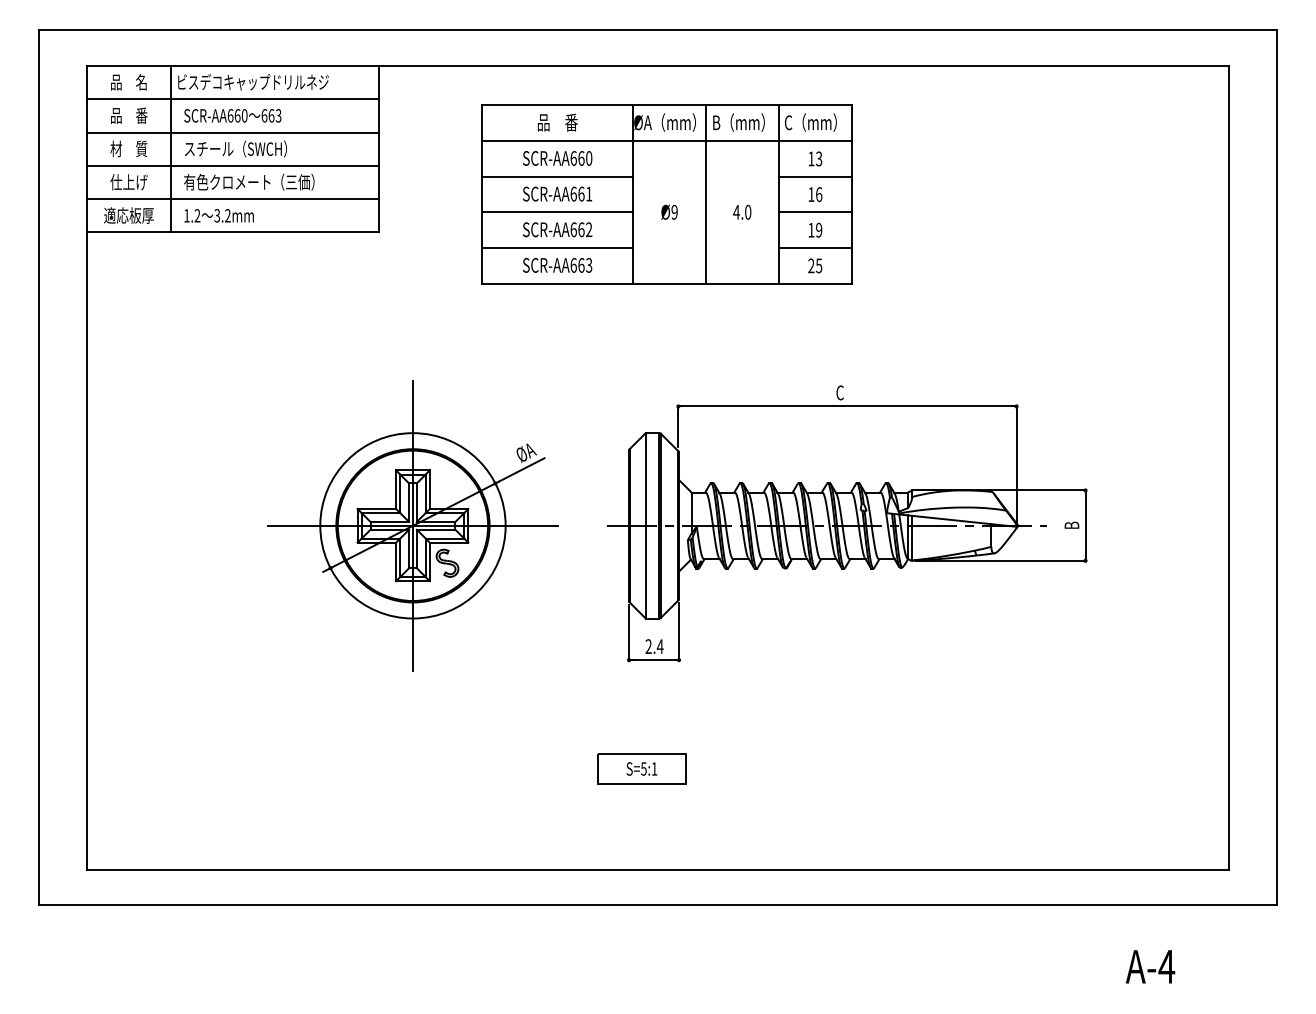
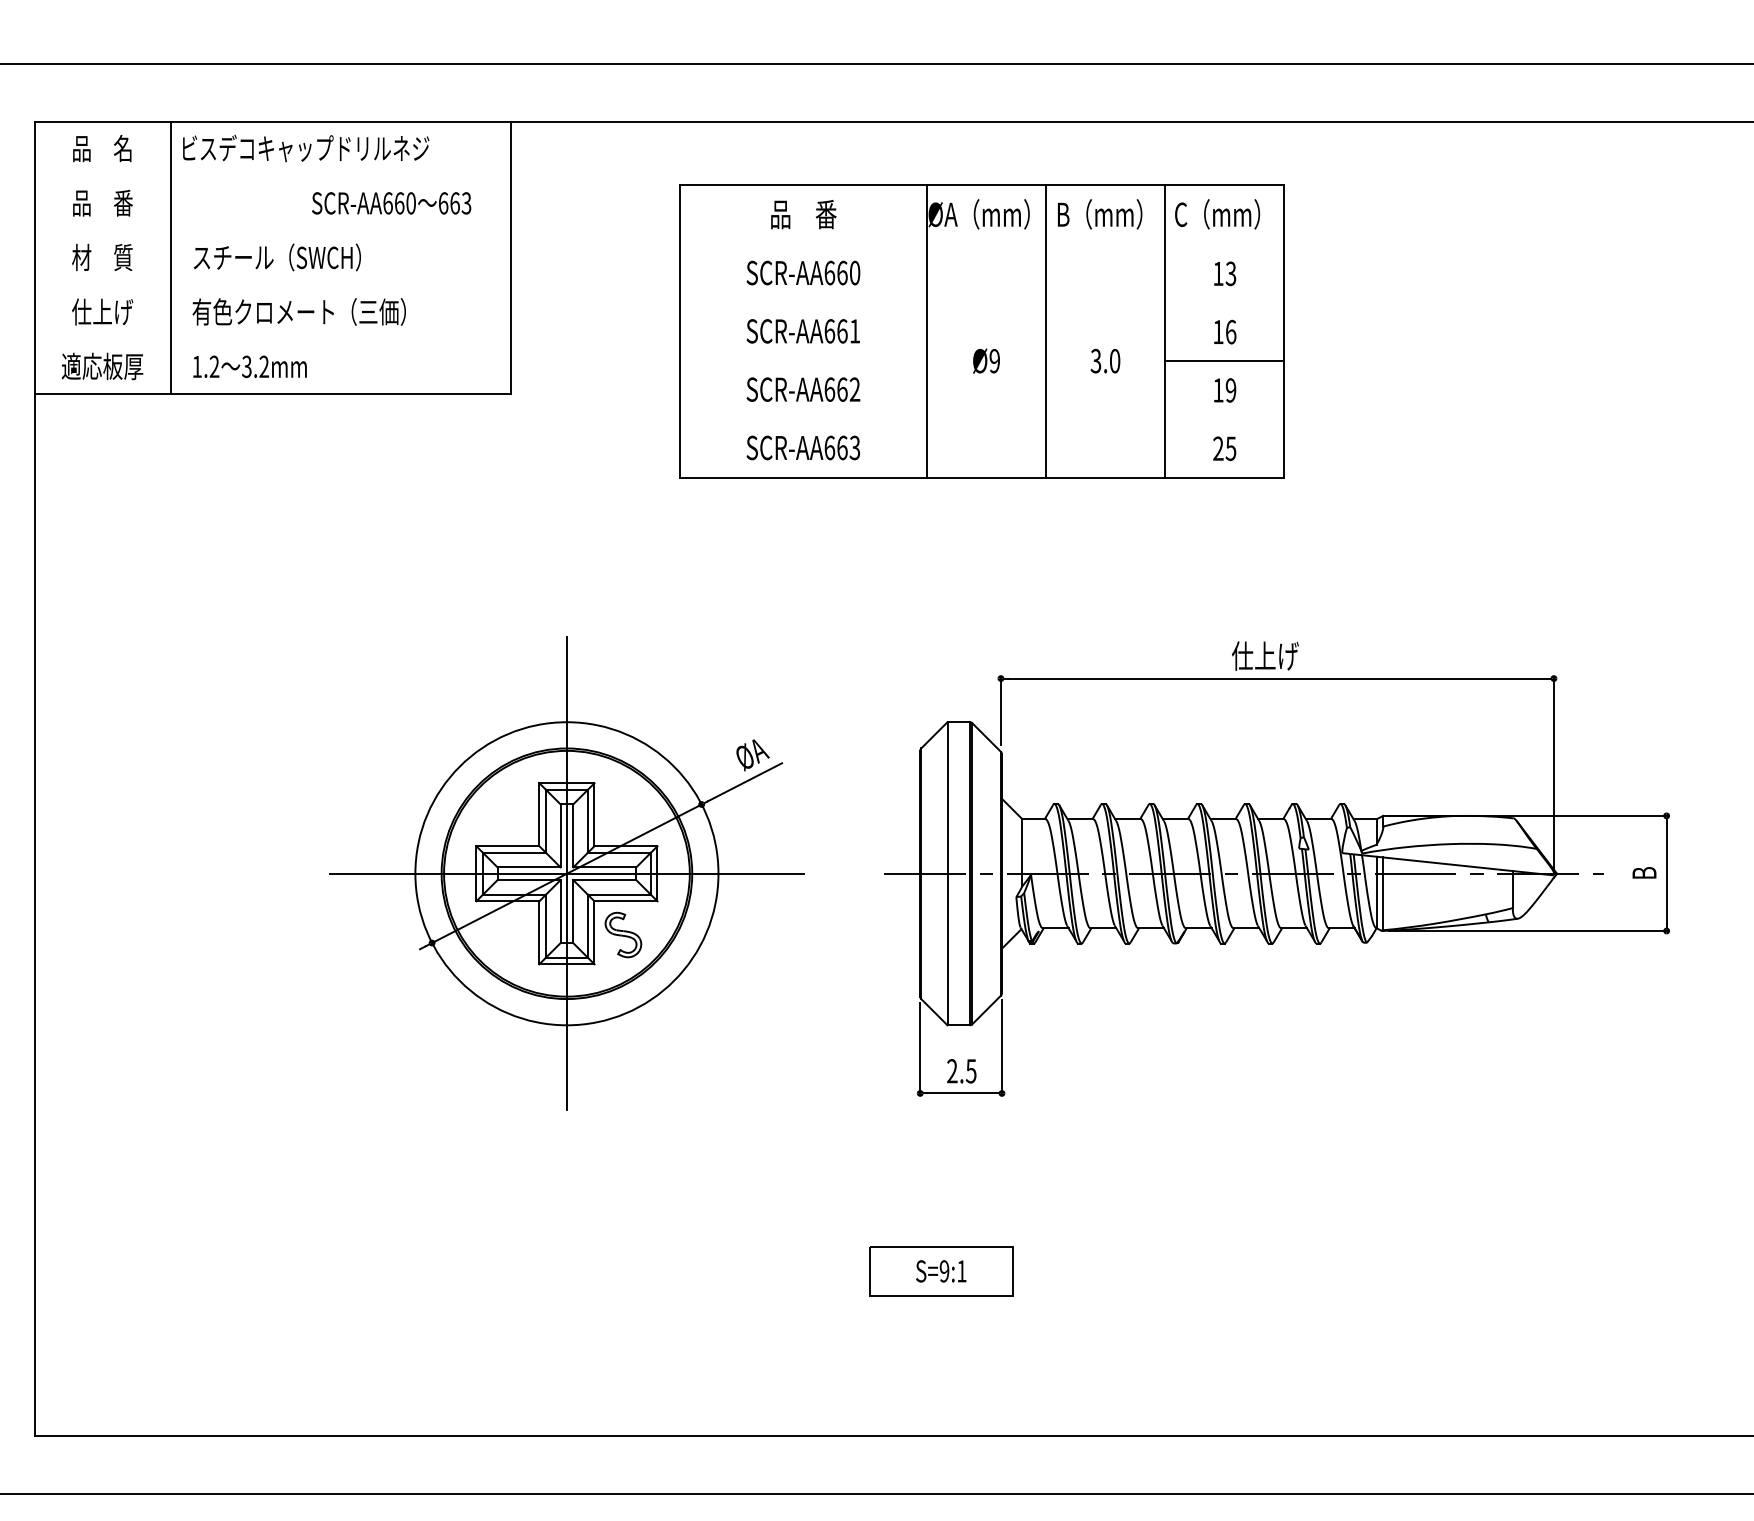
line: (232, 99) -> (271, 176), removed
text: (232, 115) -> (391, 202), moved
line: (232, 132) -> (271, 230), removed
line: (666, 141) -> (981, 245), removed
line: (232, 165) -> (271, 284), removed
line: (557, 176) -> (803, 302), removed
line: (814, 176) -> (1223, 302), removed
line: (232, 199) -> (271, 340), removed
text: (736, 211) -> (1095, 359), 4.0 -> 3.0
line: (557, 212) -> (803, 361), removed
line: (557, 248) -> (803, 420), removed
line: (814, 248) -> (1223, 420), removed
text: (839, 392) -> (1264, 655), C -> 仕上げ
text: (659, 646) -> (970, 1071), 2.4 -> 2.5
text: (643, 768) -> (943, 1270), S=5:1 -> S=9:1

